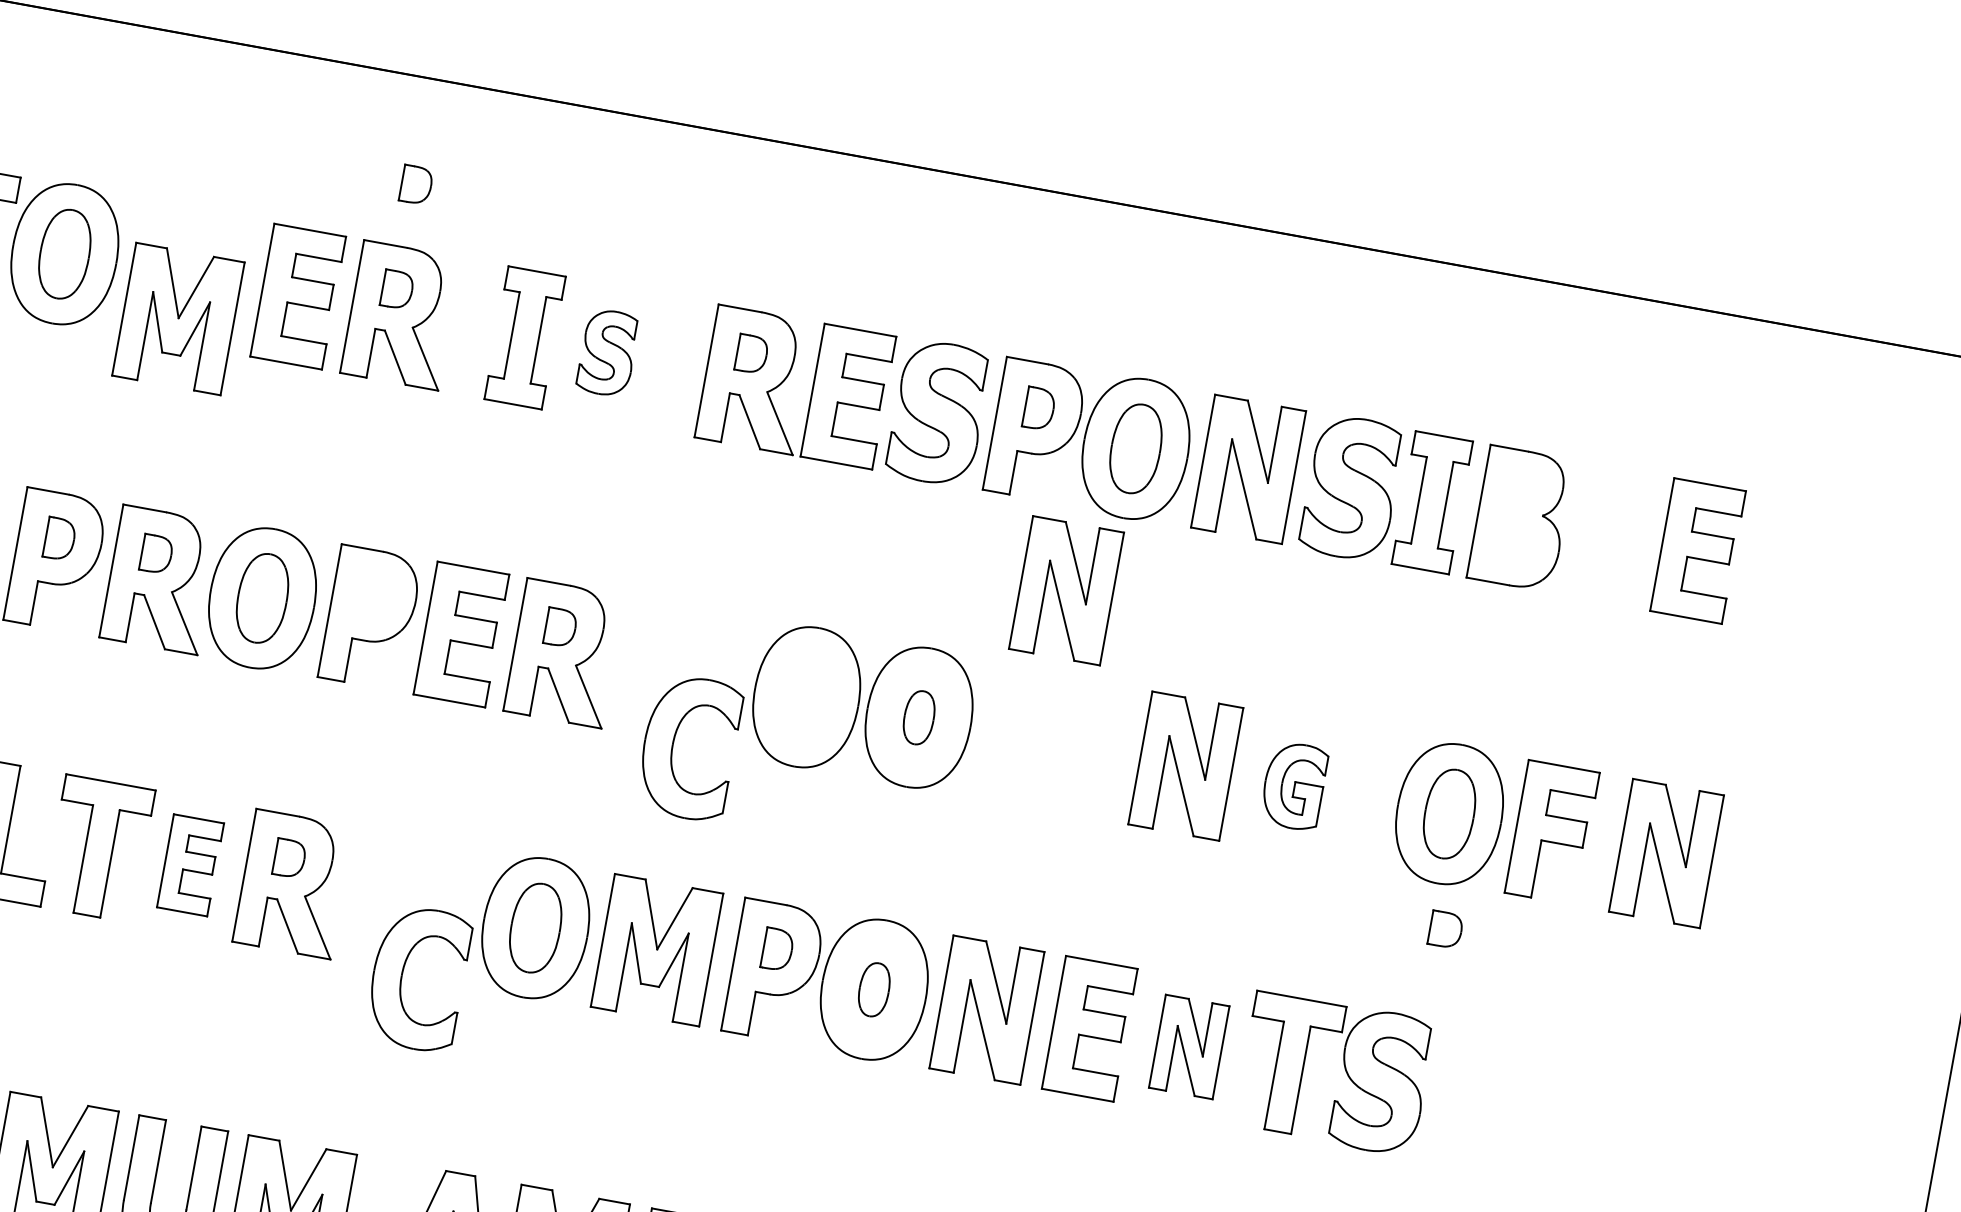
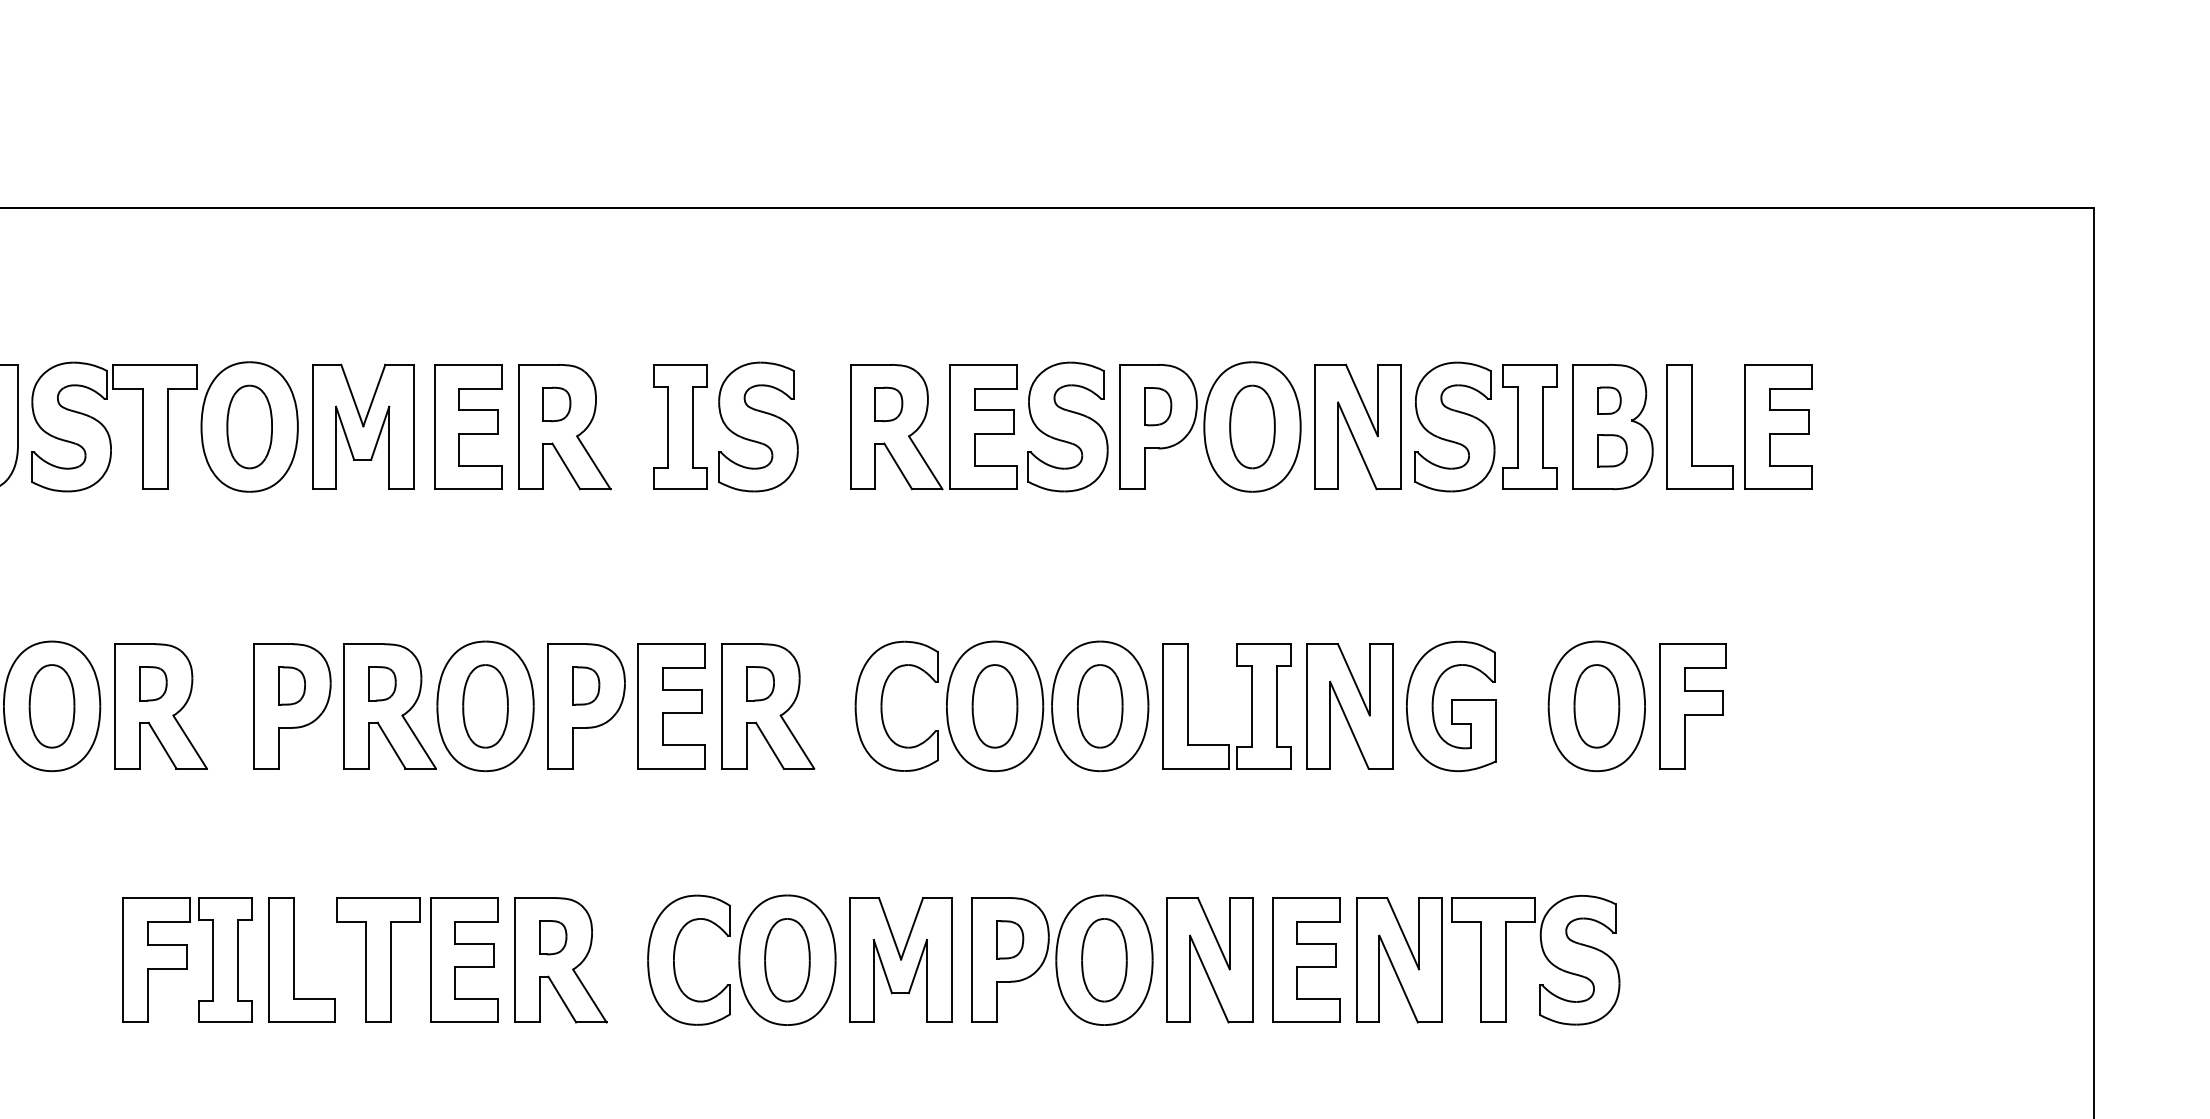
part: (415, 185) -> (556, 306), removed
part: (178, 318) -> (363, 426), moved
part: (608, 352) -> (758, 426), size x1.67
part: (1522, 489) -> (1609, 400), added
part: (1605, 533) -> (1692, 426), added
part: (1066, 590) -> (1212, 566), removed
part: (374, 595) -> (586, 685), added
part: (806, 697) -> (994, 706), added
part: (919, 717) -> (1100, 706), size x1.67
part: (674, 743) -> (882, 705), moved
part: (1080, 747) -> (1251, 706), added
part: (1294, 786) -> (1451, 706), size x1.67
part: (1665, 853) -> (1799, 706), removed
part: (190, 864) -> (464, 959), size x1.43
part: (1445, 929) -> (1612, 450), moved
part: (402, 974) -> (674, 959), moved
part: (874, 989) -> (1104, 960), size x1.67
part: (1189, 1047) -> (1399, 960), size x1.43

